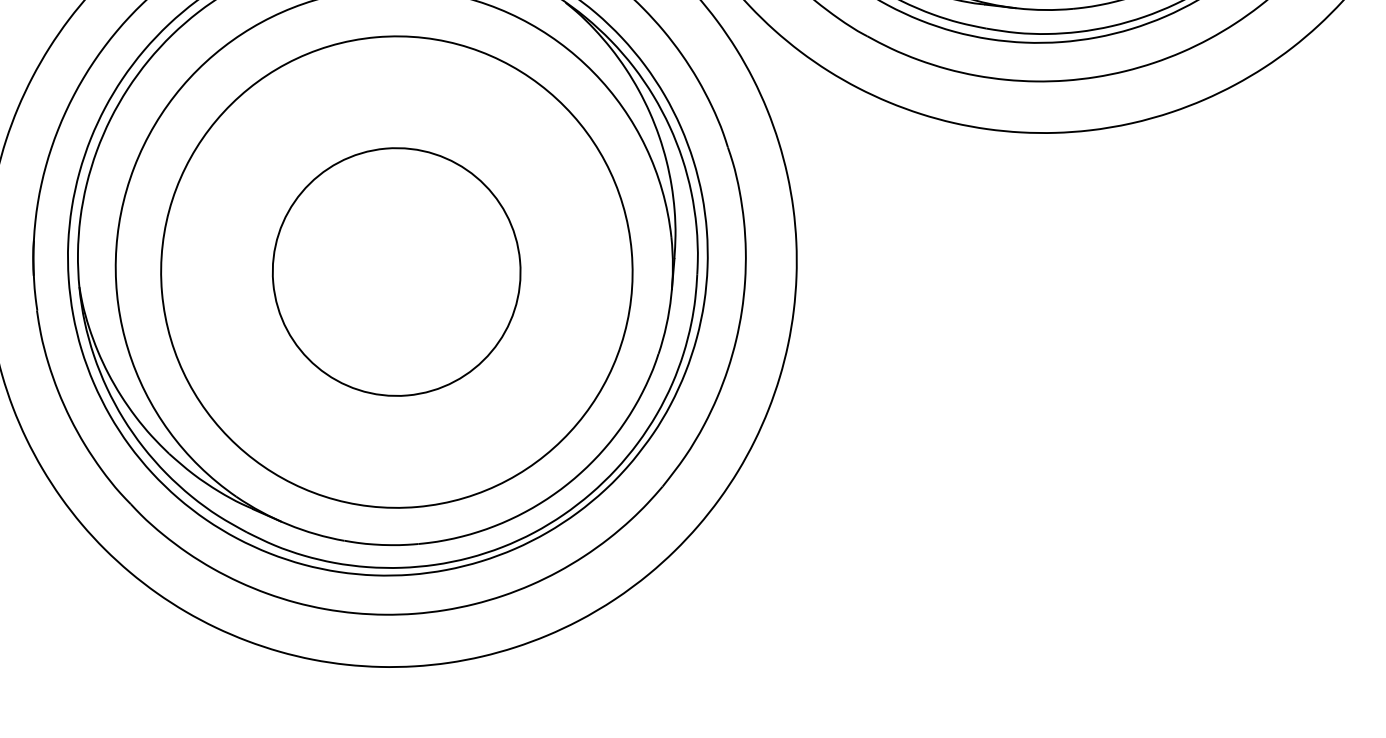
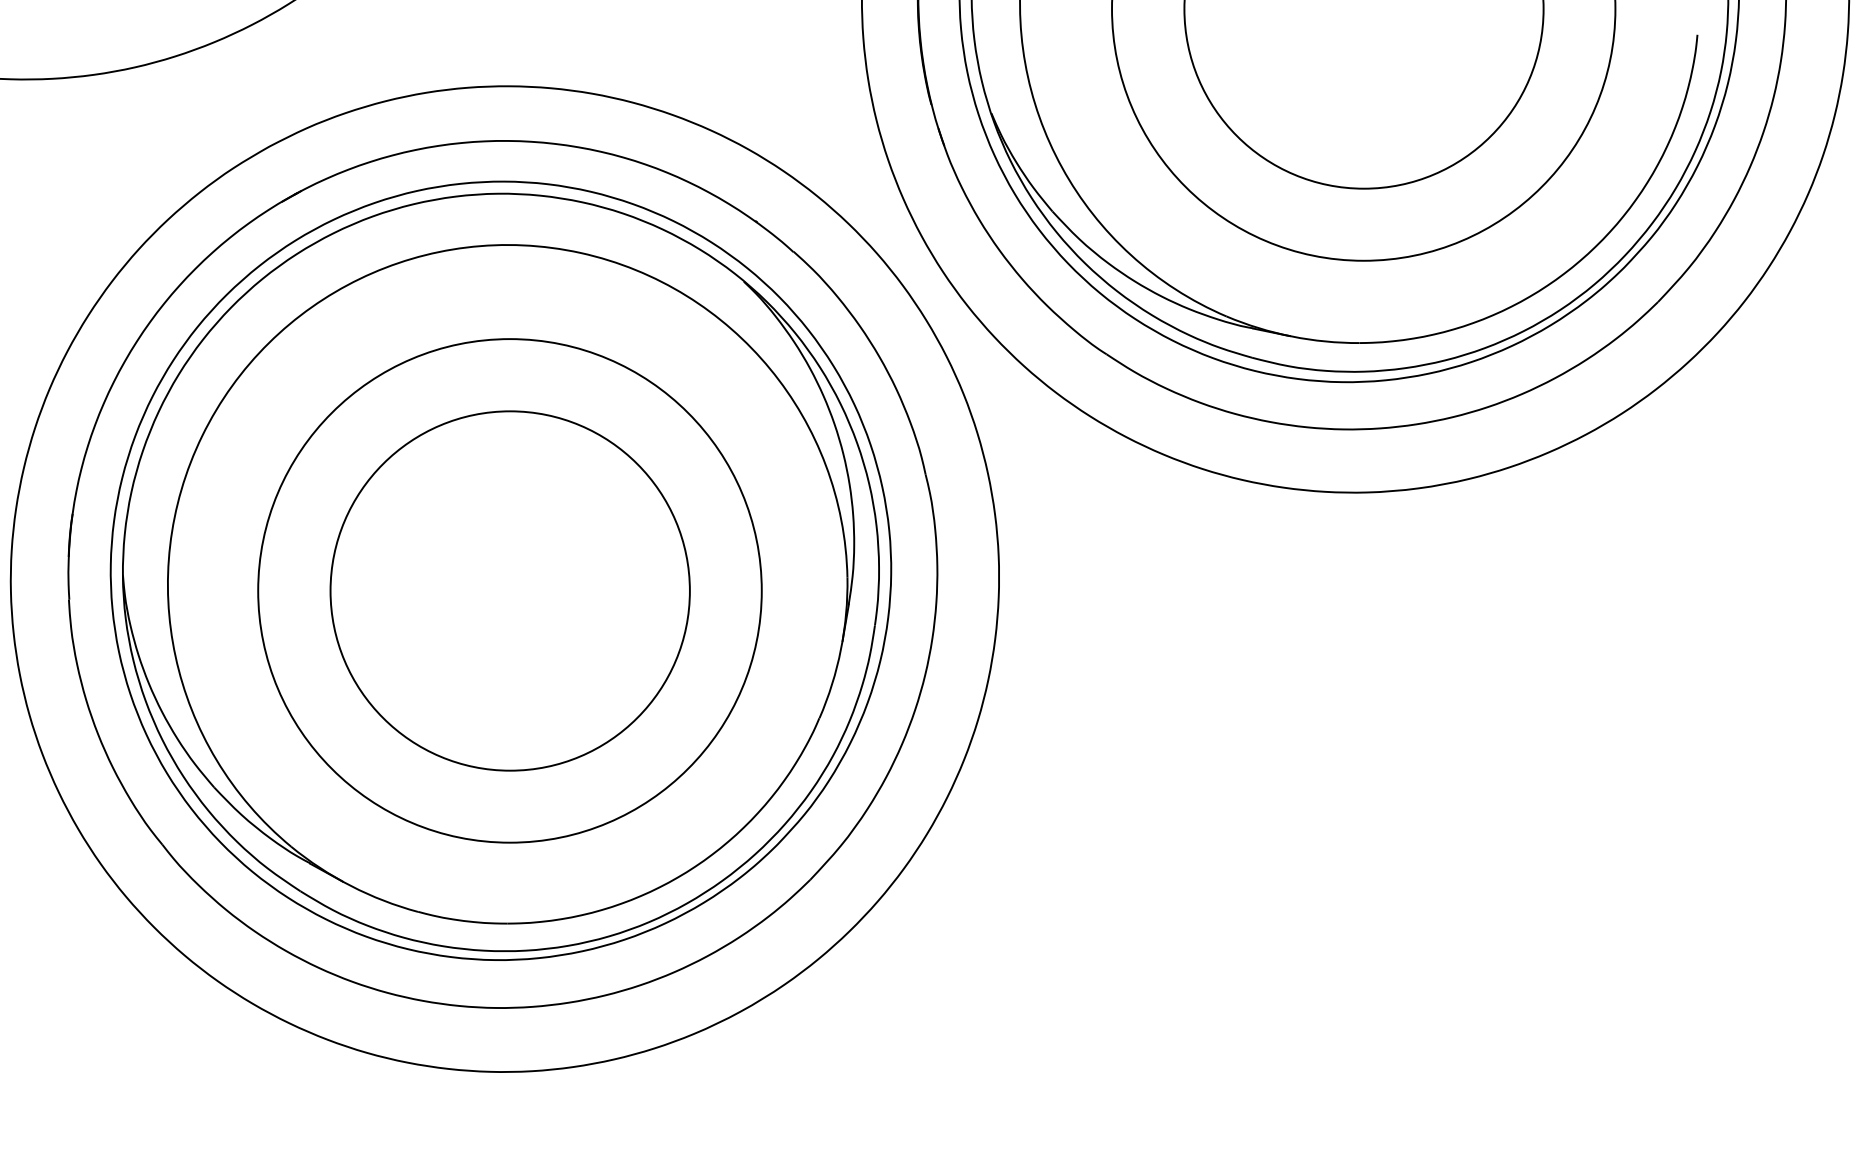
circle: (396, 271) -> (509, 590), size x0.62
circle: (396, 271) -> (509, 590), size x1.67

